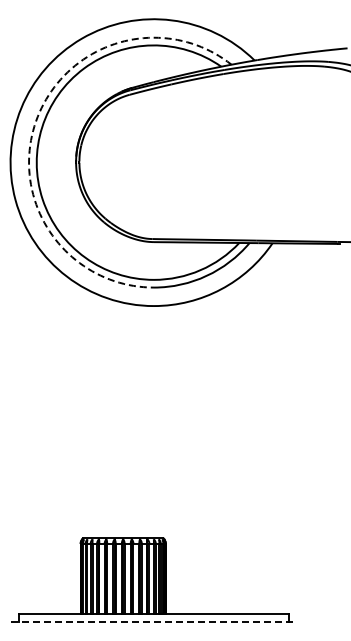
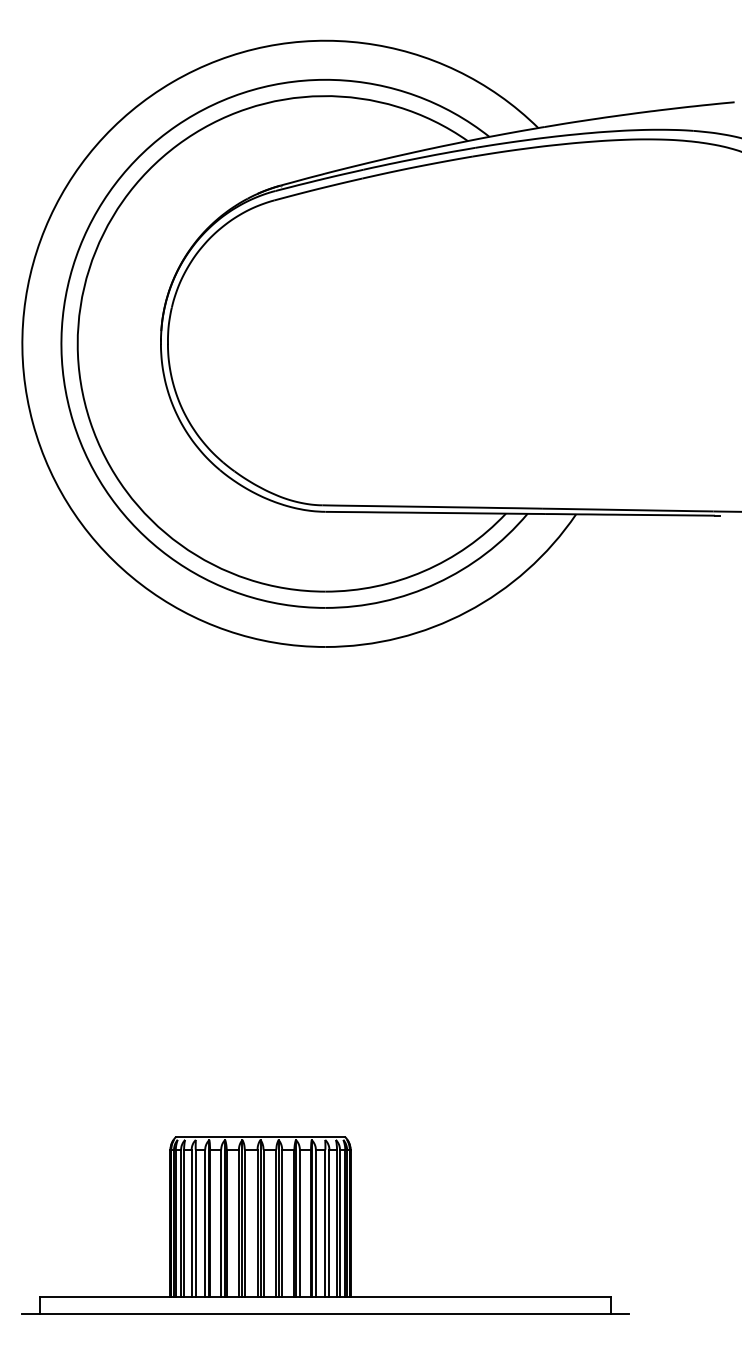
arc: (35, 121) -> (75, 256), dashed -> solid
line: (154, 621) -> (326, 1313), dashed -> solid

